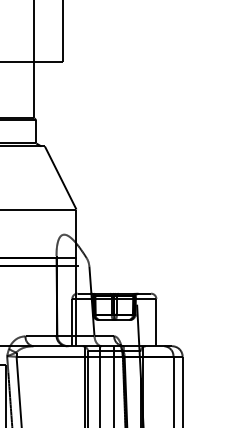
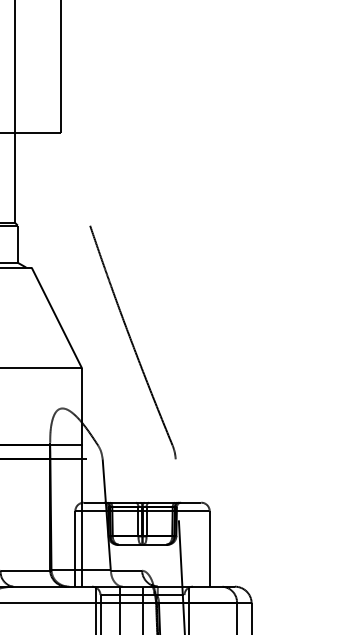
part: (107, 193) -> (131, 342), added

